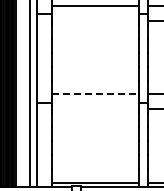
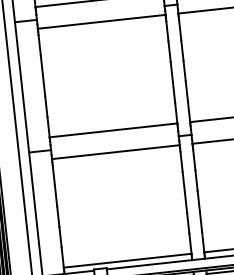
line: (95, 20) -> (101, 21), added
line: (96, 94) -> (114, 130), dashed -> solid
line: (95, 109) -> (115, 152), added

